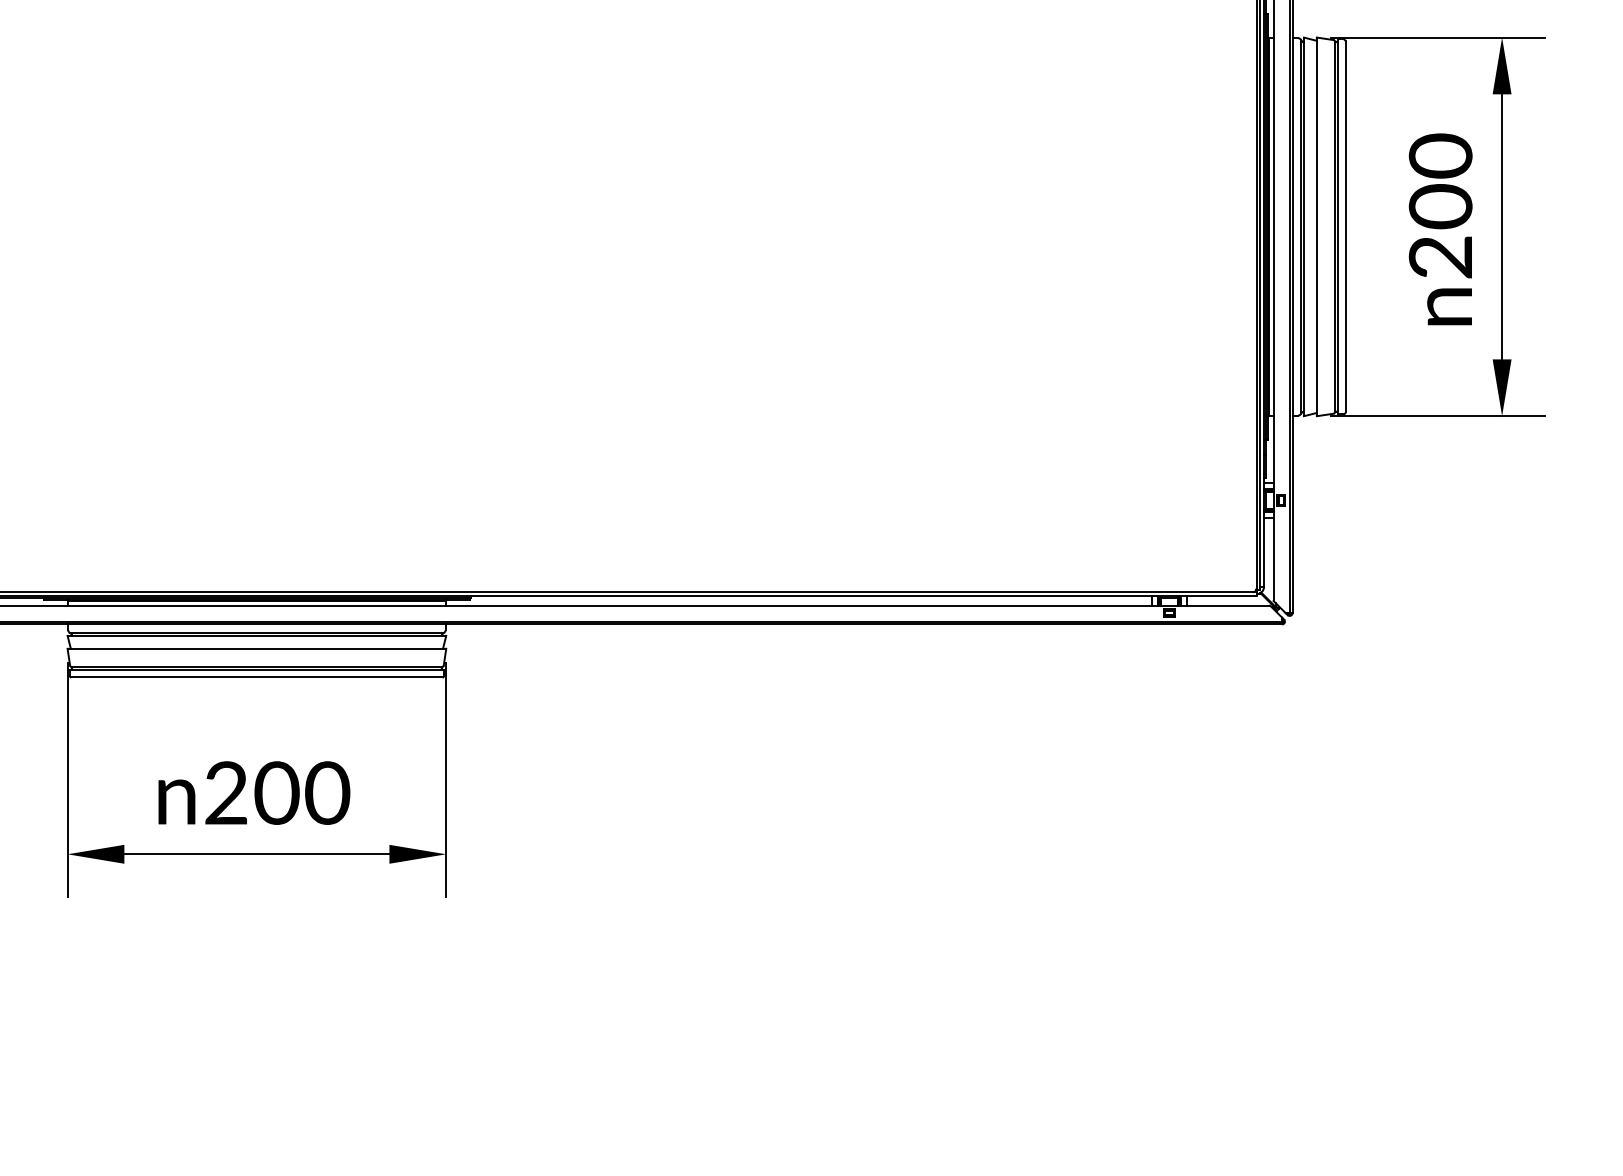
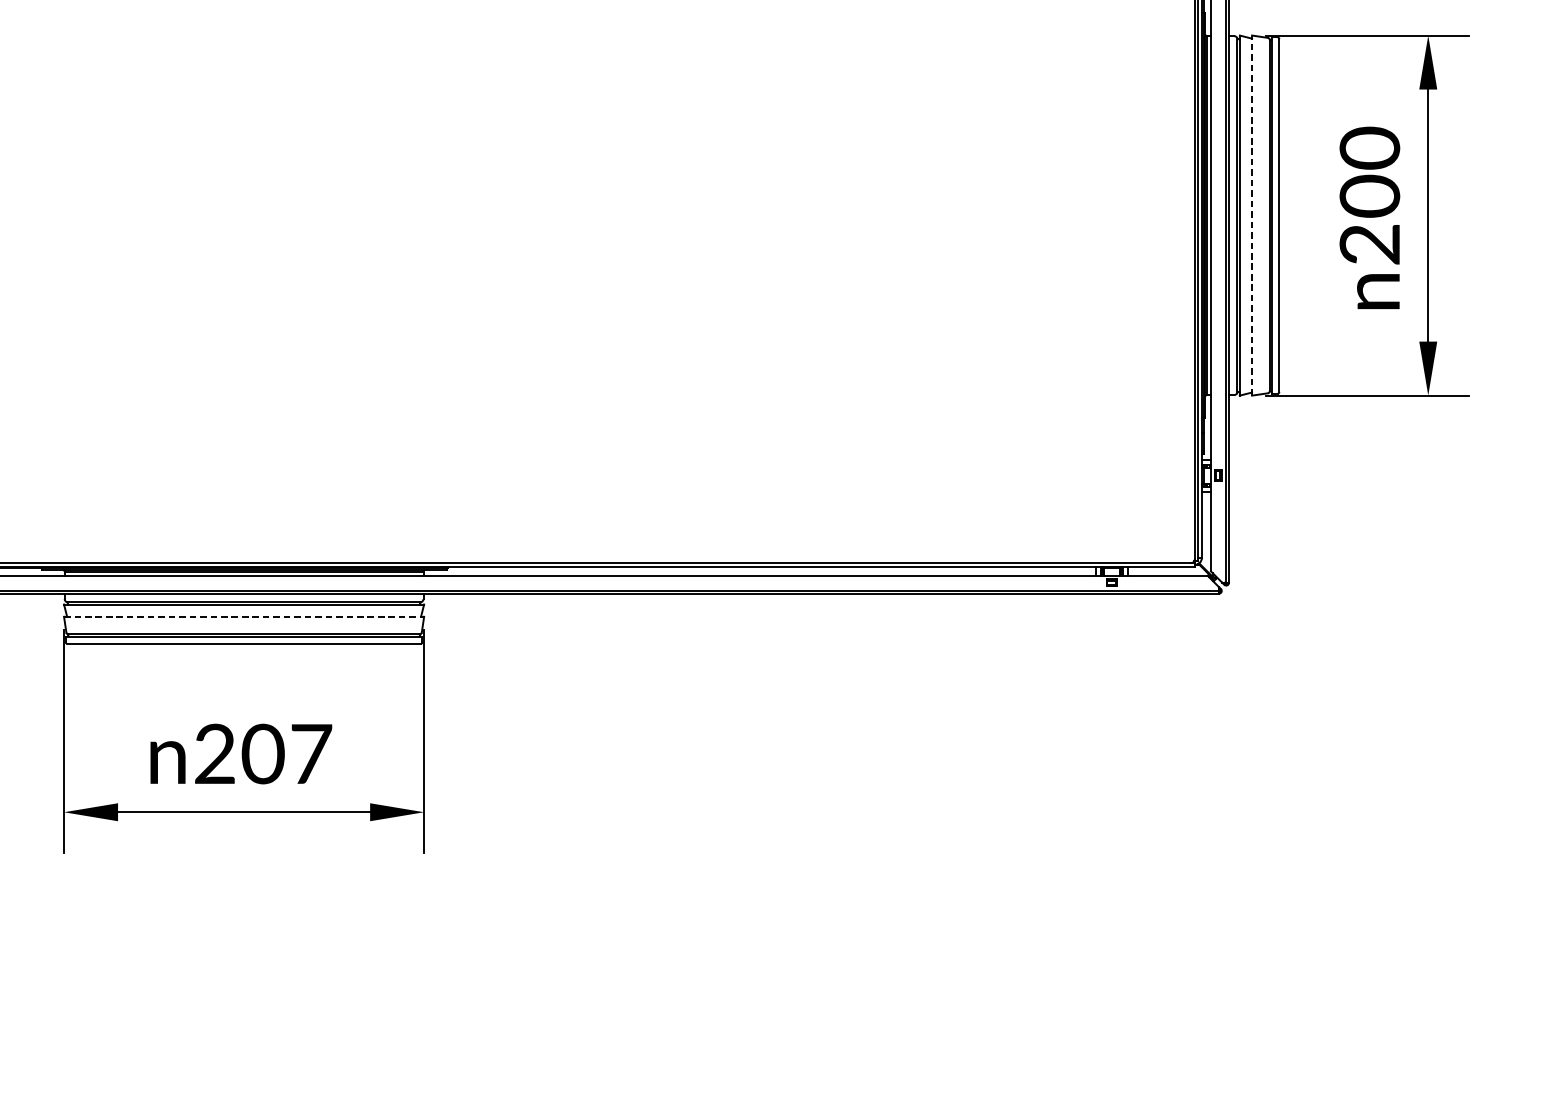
line: (1316, 226) -> (1251, 215), solid -> dashed
line: (257, 648) -> (244, 616), solid -> dashed
text: (327, 792) -> (311, 753), 200 -> 207

